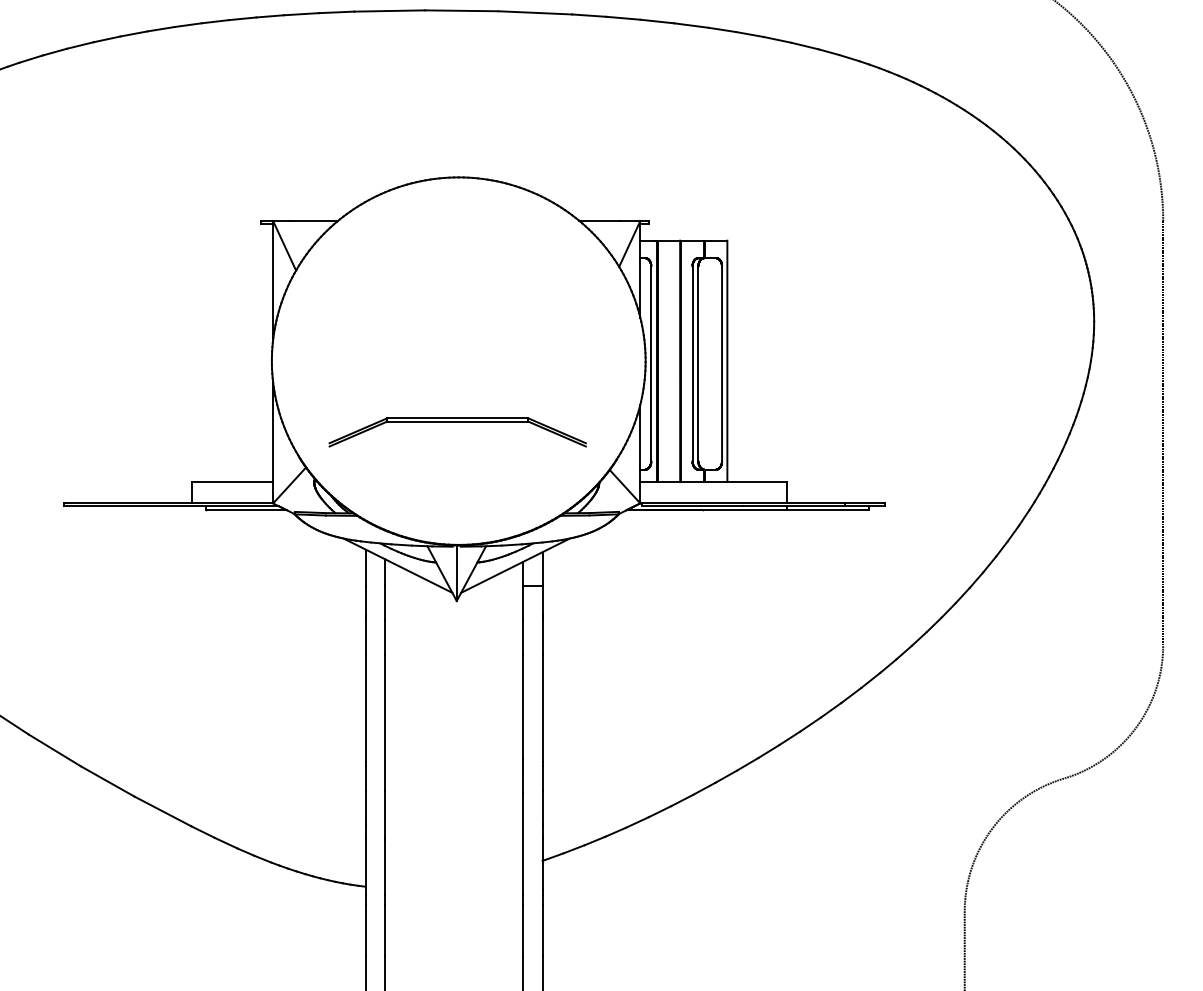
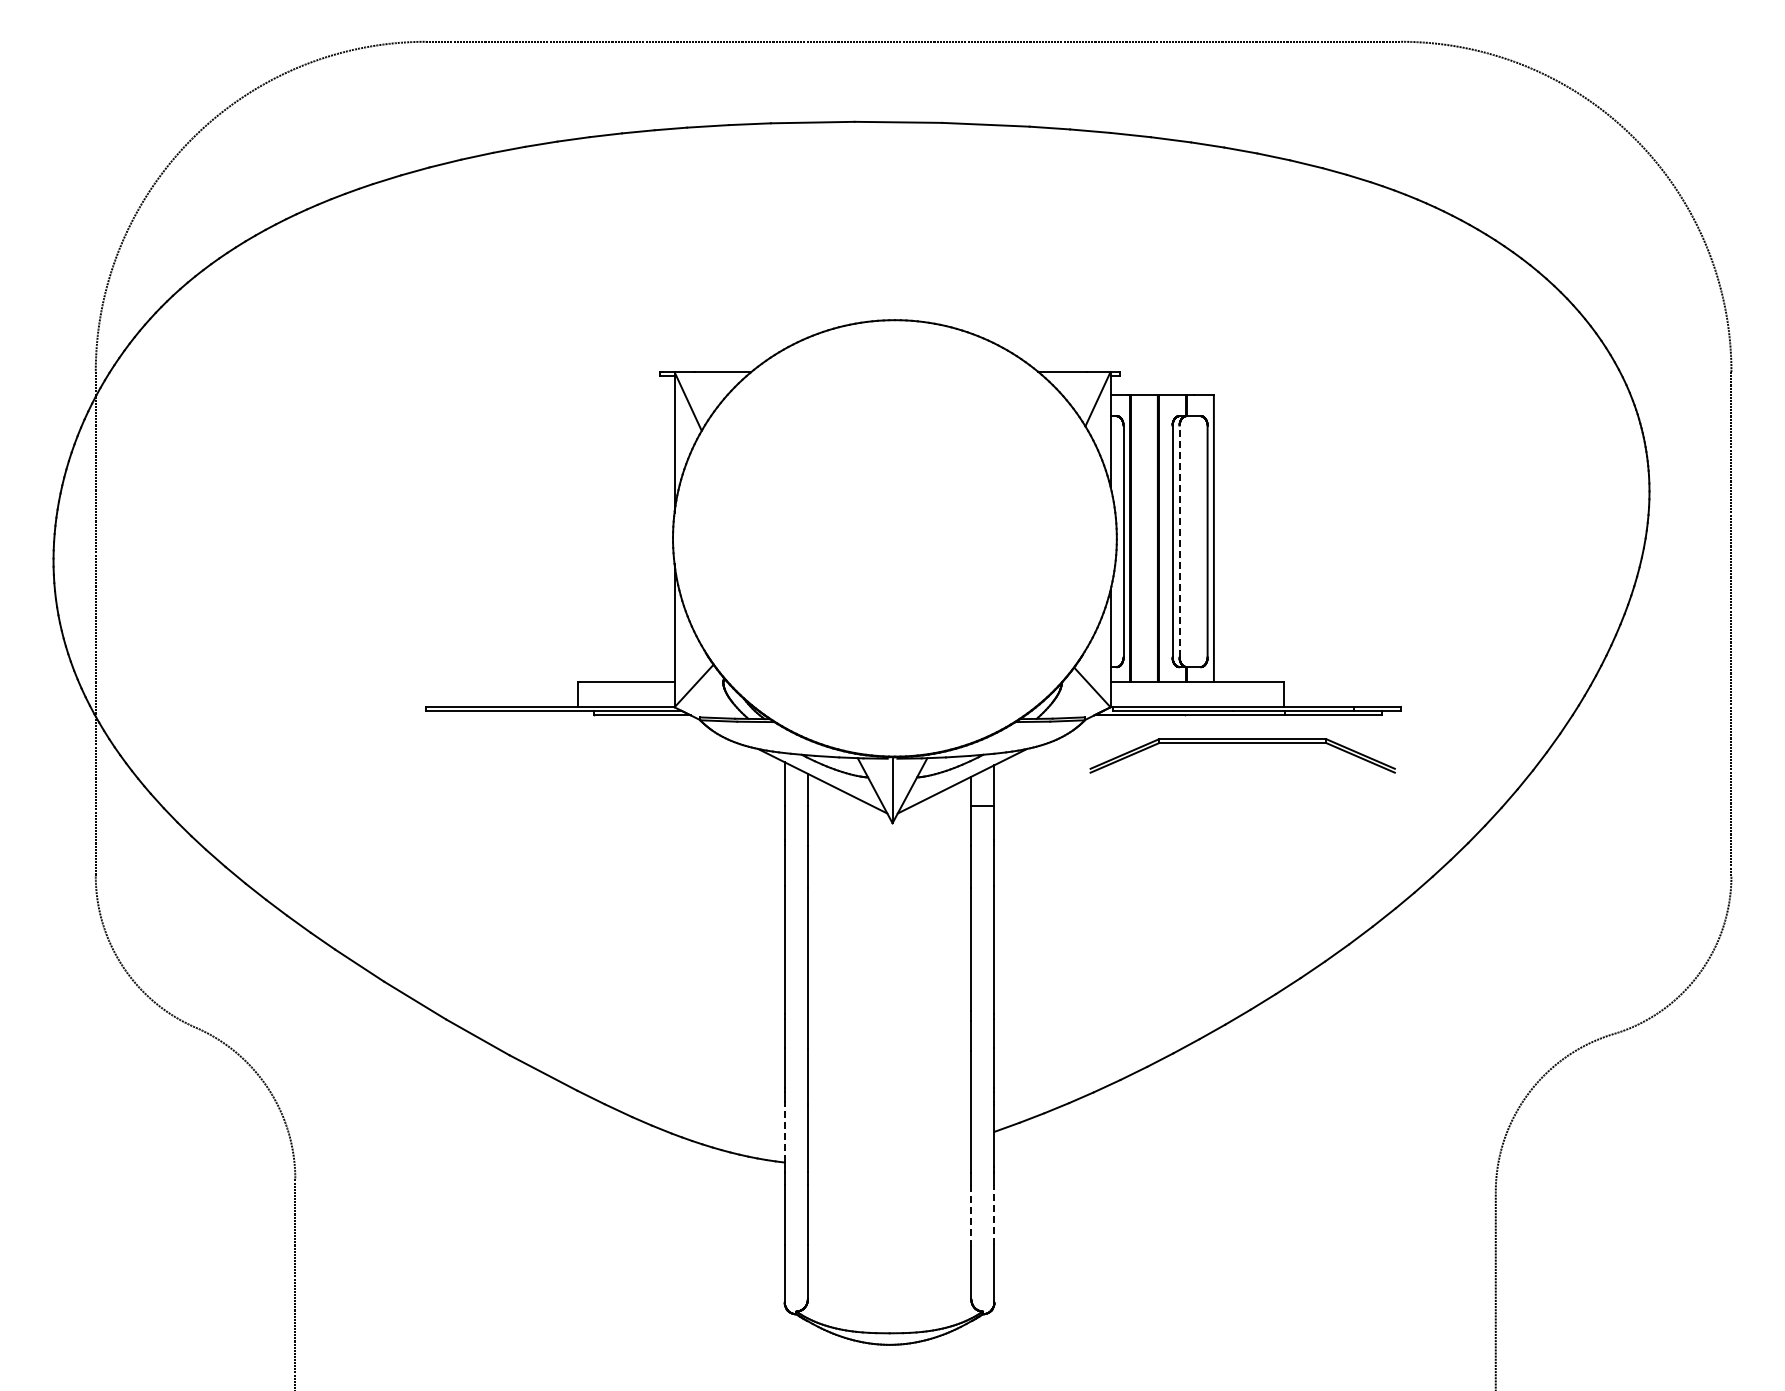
line: (698, 363) -> (1179, 541), solid -> dashed
part: (457, 421) -> (1242, 743), moved
line: (365, 862) -> (784, 1133), solid -> dashed
line: (542, 930) -> (994, 1214), solid -> dashed
line: (523, 931) -> (971, 1215), solid -> dashed

